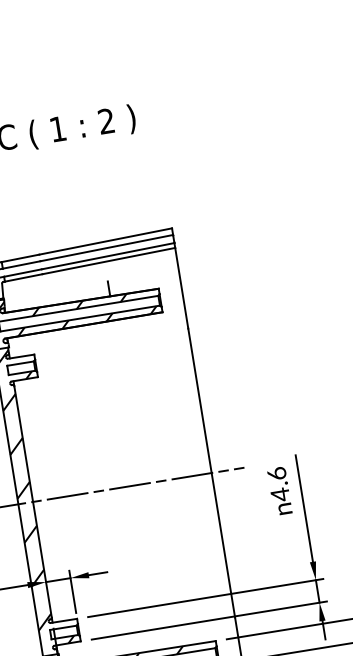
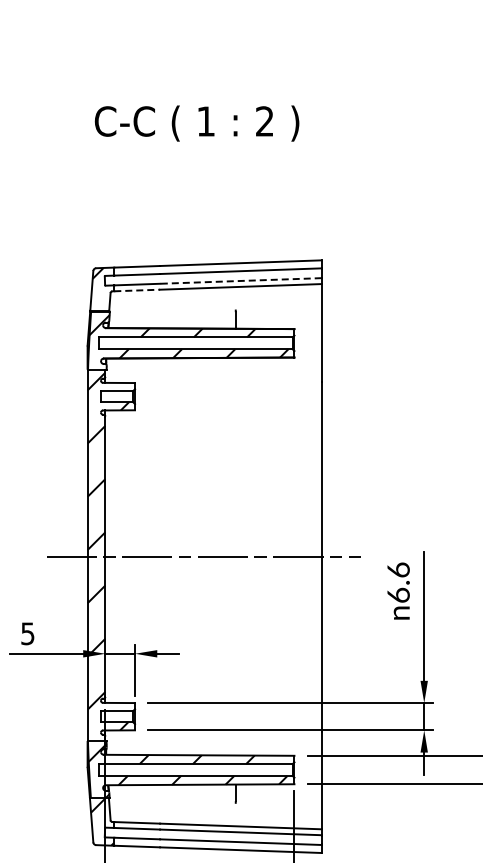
line: (107, 255) -> (240, 280), solid -> dashed
line: (23, 277) -> (137, 290), solid -> dashed
text: (280, 494) -> (398, 595), 4.6 -> 6.6

